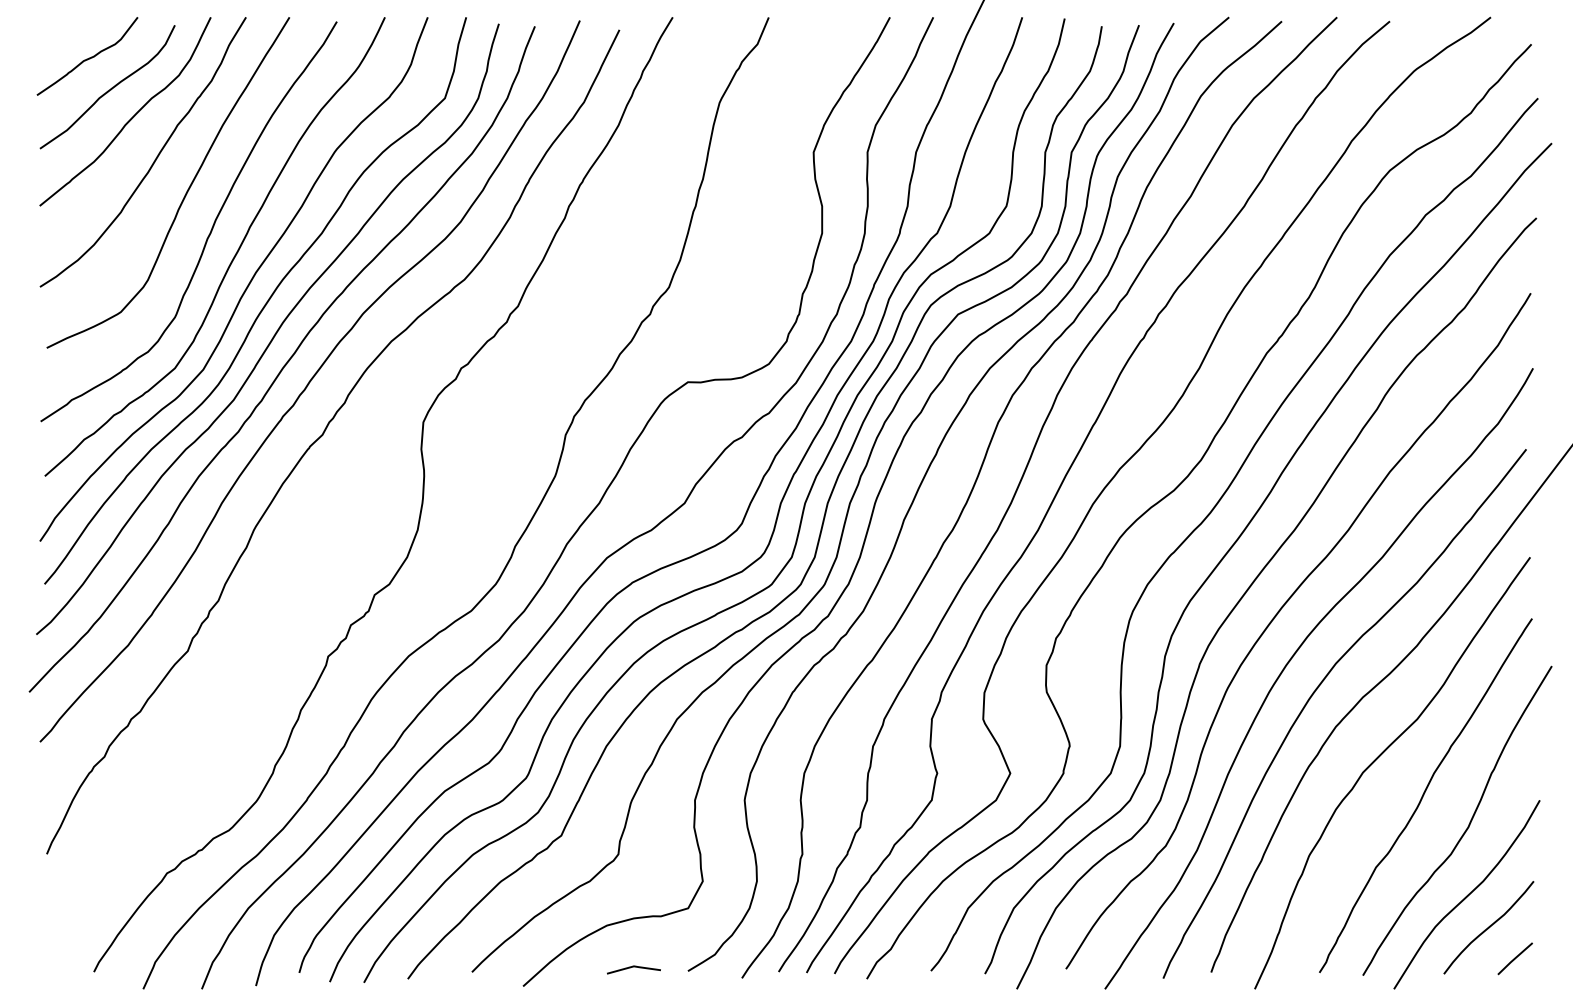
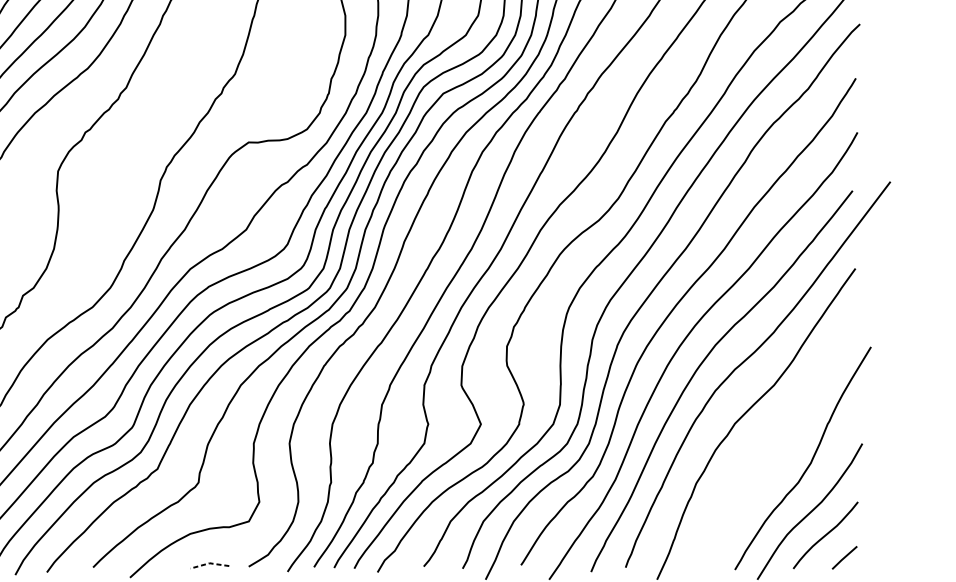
curve: (1424, 795) -> (779, 440), removed
line: (633, 966) -> (209, 563), solid -> dashed

